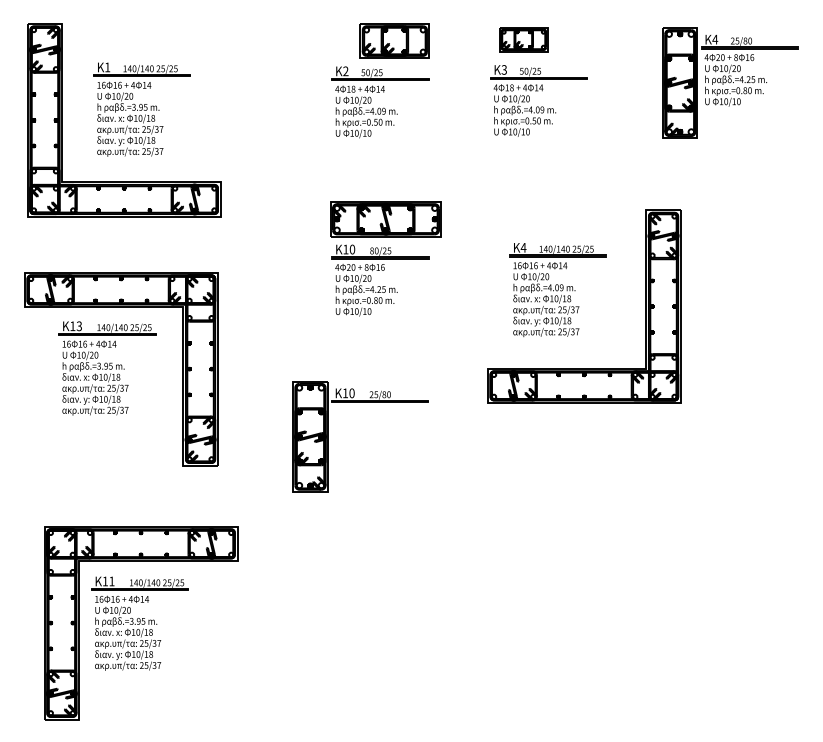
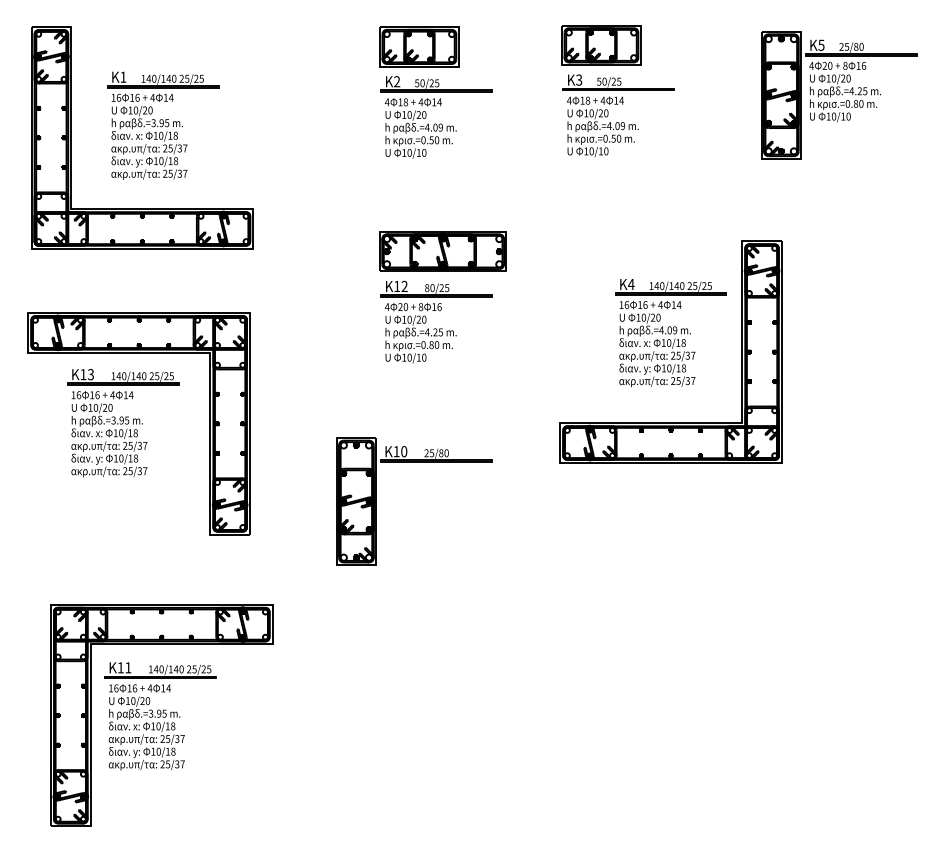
text: (715, 38) -> (821, 44), 4 -> 5
part: (523, 39) -> (601, 45), size x1.43
part: (394, 40) -> (419, 46), moved
text: (352, 249) -> (404, 286), 10 -> 12
part: (557, 290) -> (670, 333), moved

